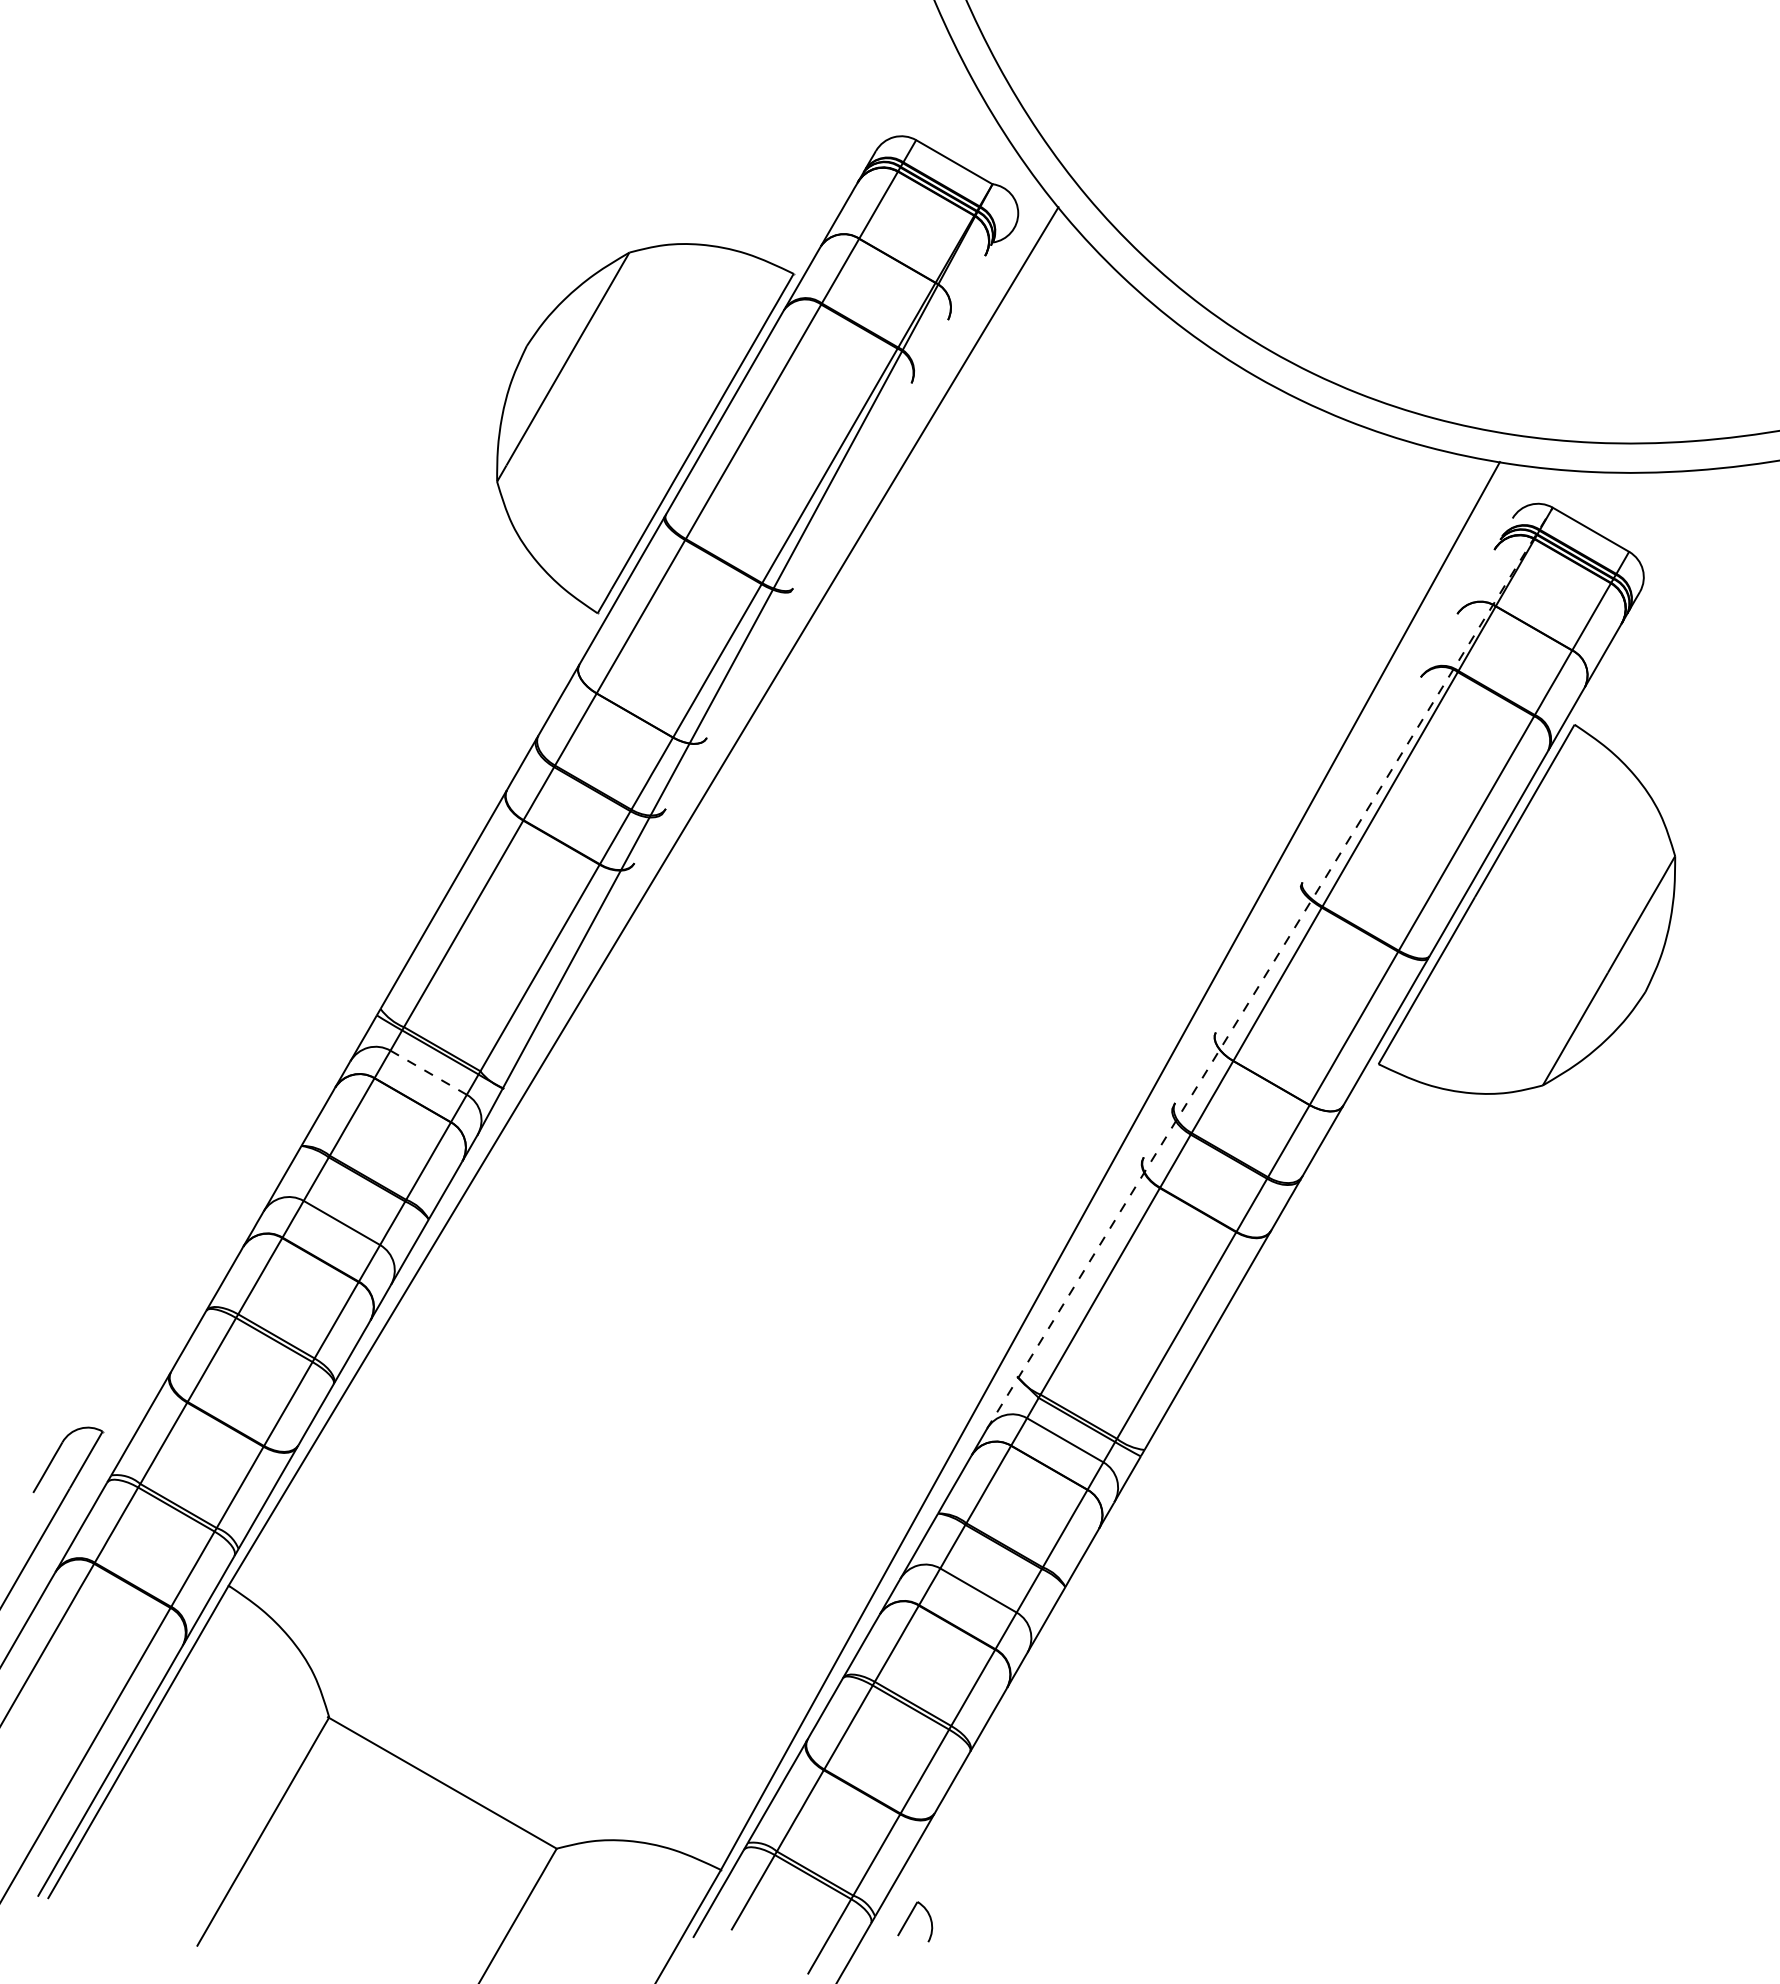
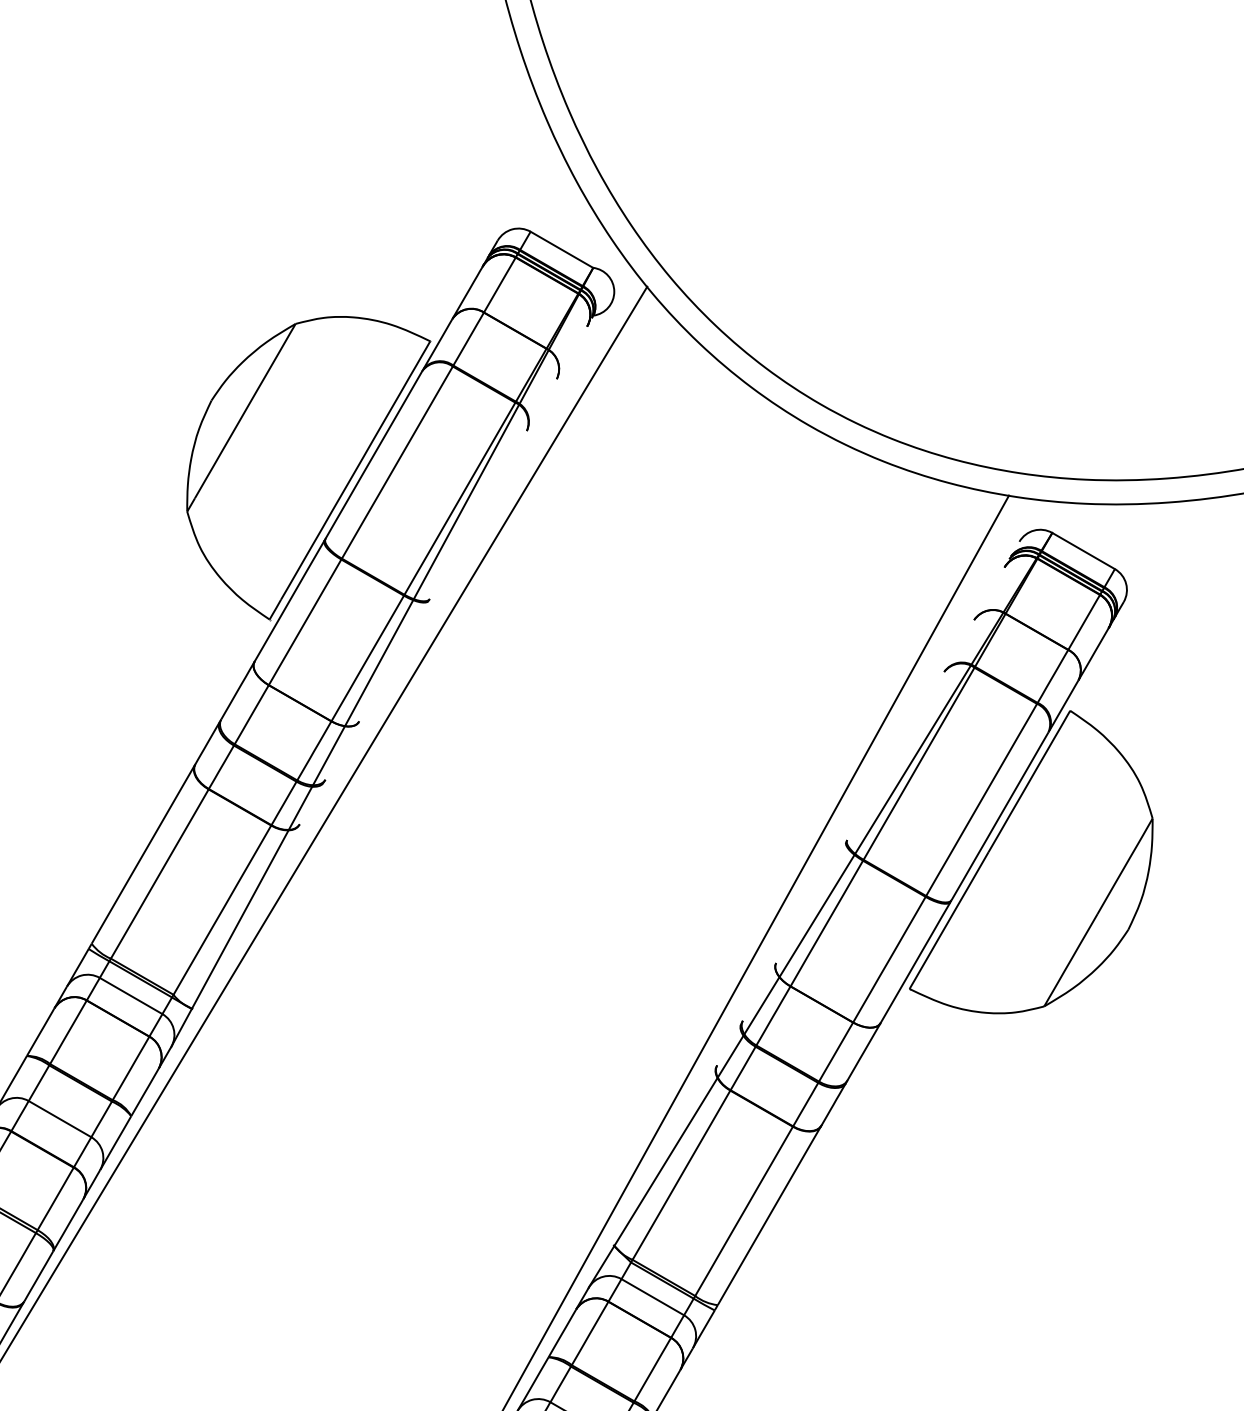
line: (1269, 968) -> (820, 910), dashed -> solid
line: (428, 1072) -> (130, 995), dashed -> solid

